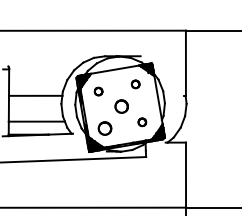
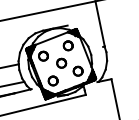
part: (135, 84) -> (68, 45), size x1.67
part: (98, 91) -> (43, 56), size x1.67
part: (142, 122) -> (78, 71), size x1.67

